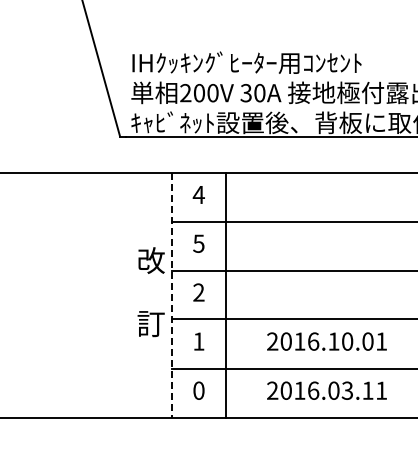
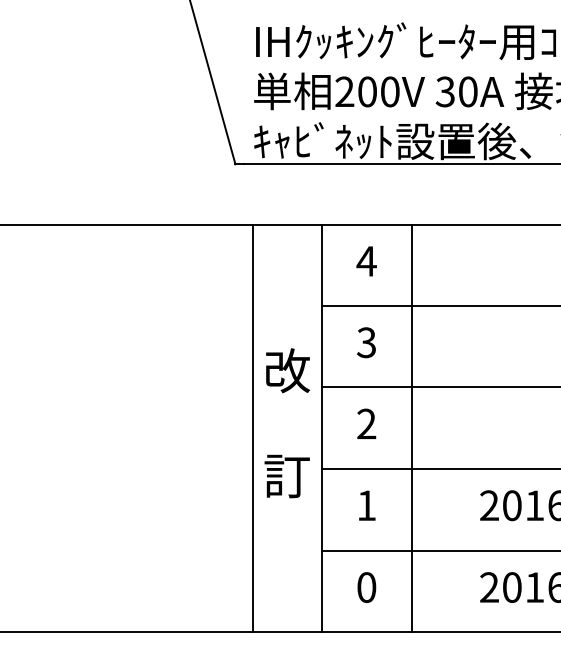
text: (198, 243) -> (366, 342), 5 -> 3
line: (130, 294) -> (252, 427), added
line: (171, 295) -> (321, 428), dashed -> solid

